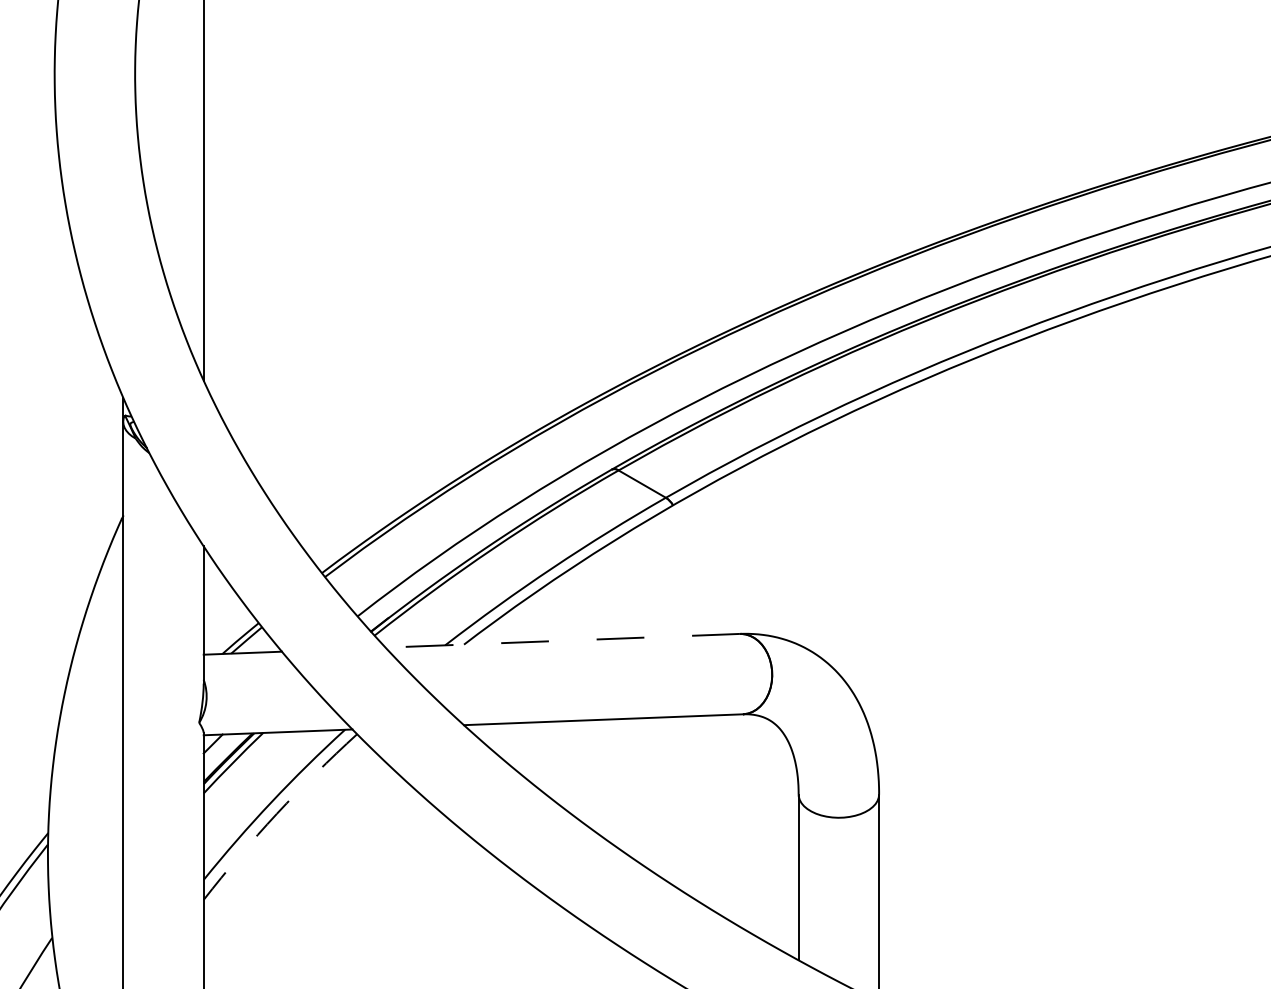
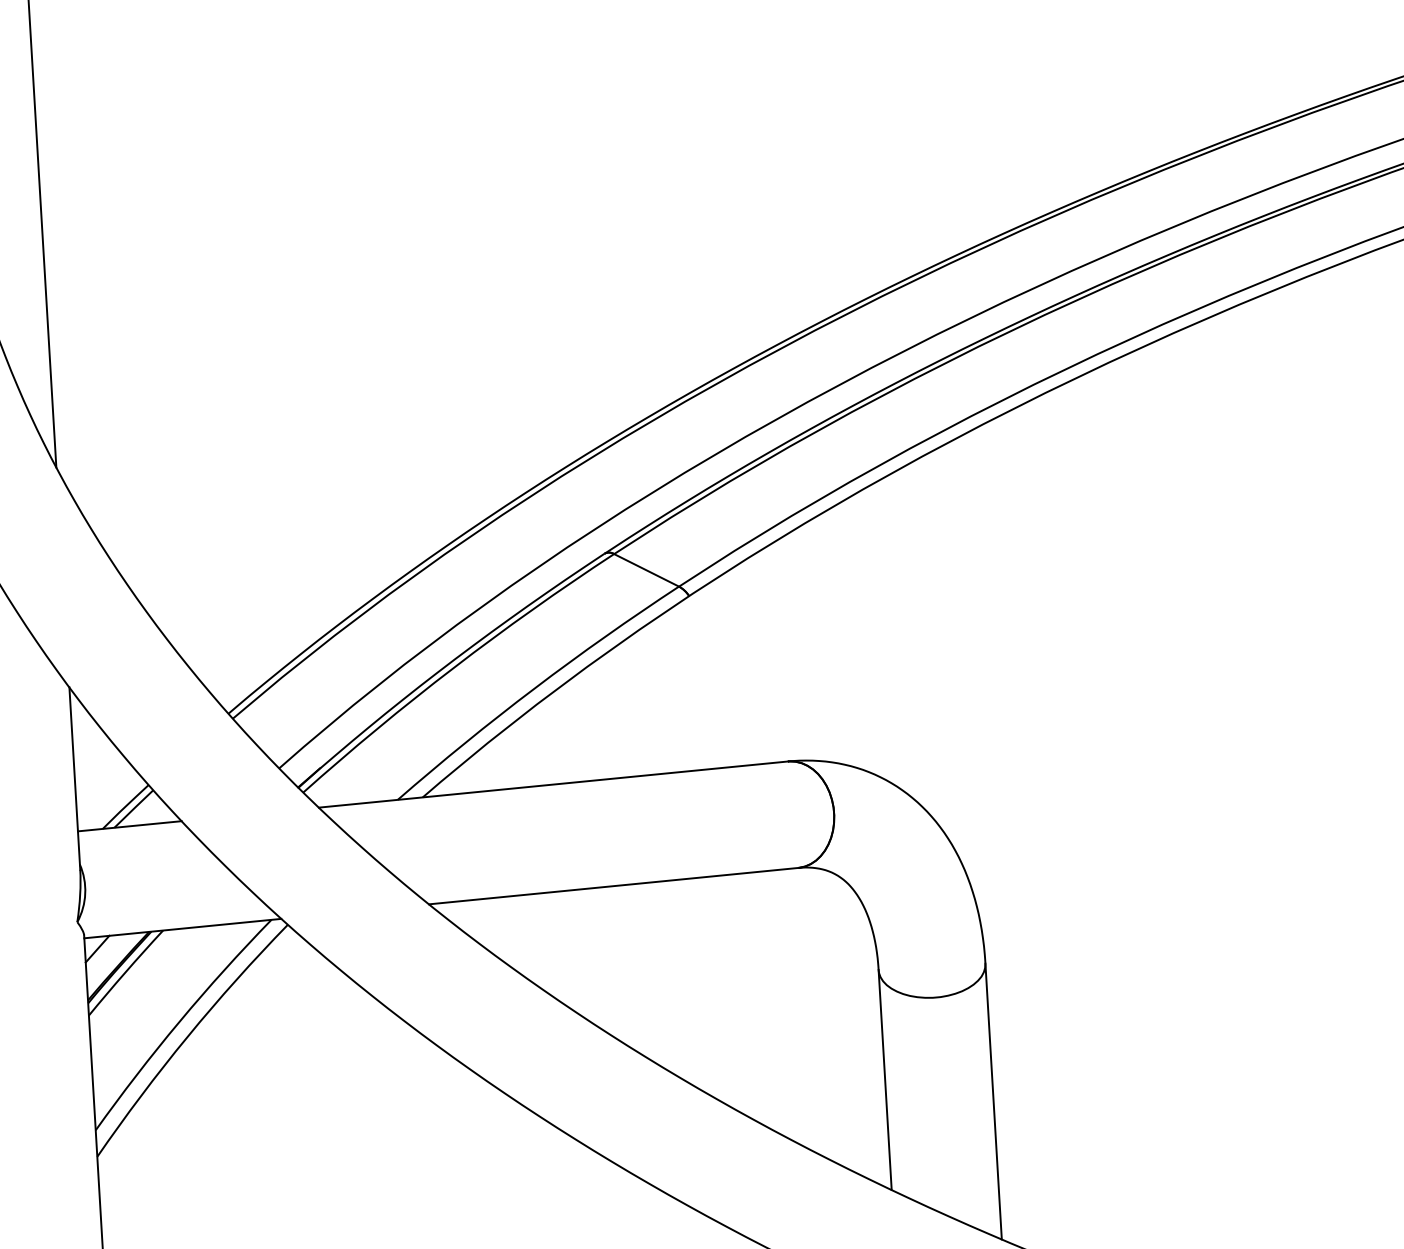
line: (562, 640) -> (553, 784), dashed -> solid
arc: (276, 813) -> (187, 1036), dashed -> solid

